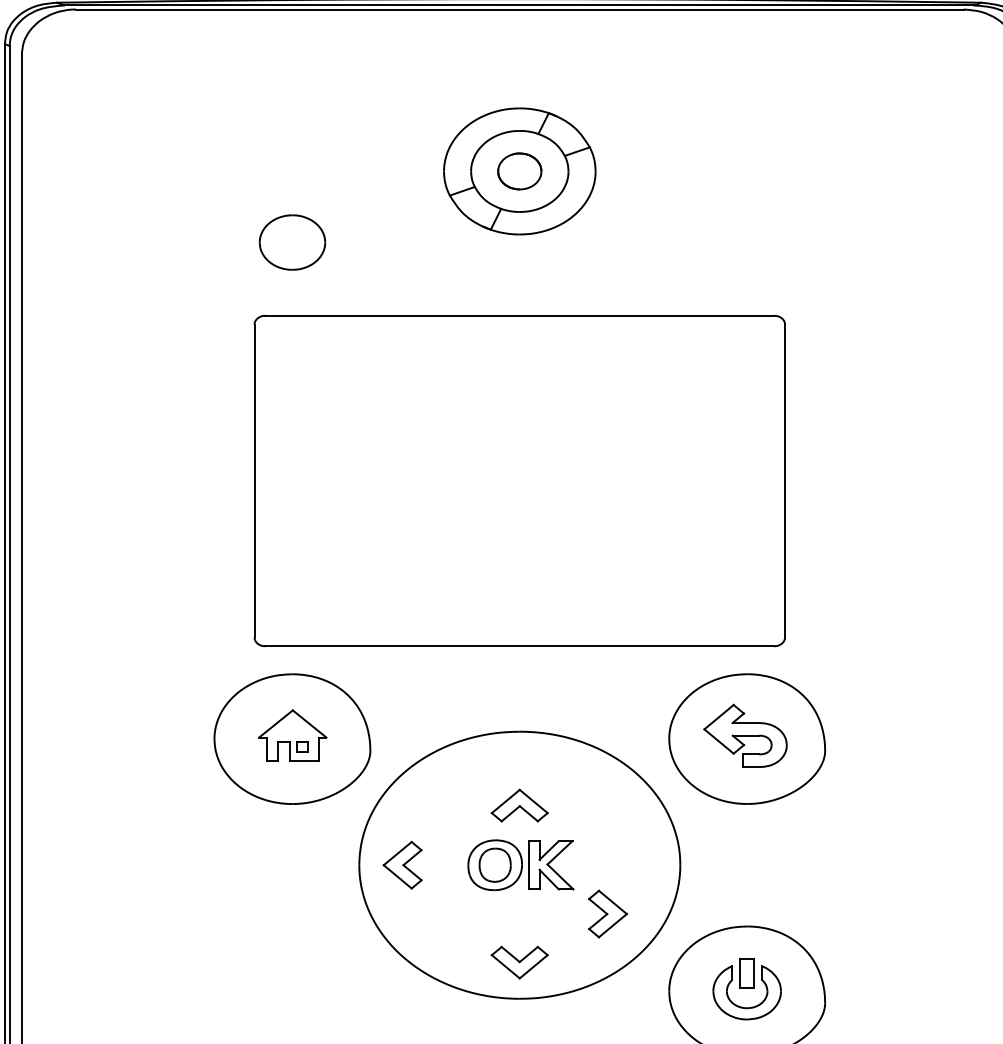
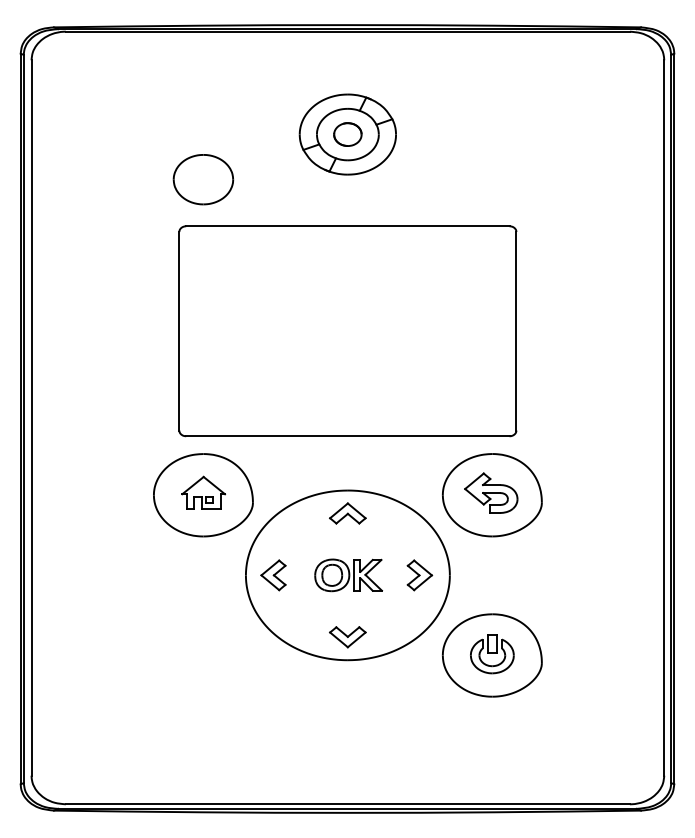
part: (292, 242) -> (203, 179), size x1.43
part: (519, 805) -> (347, 513), moved
part: (607, 914) -> (419, 575), moved

